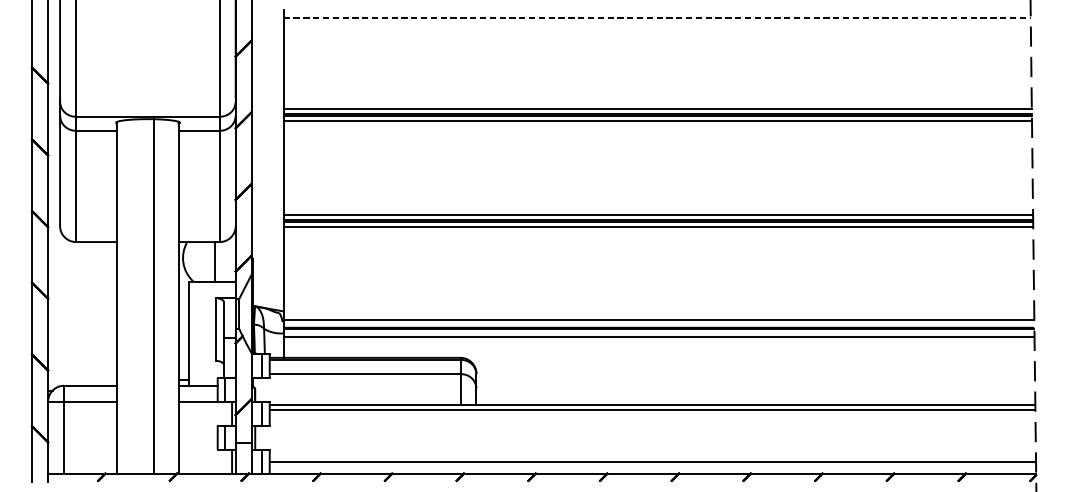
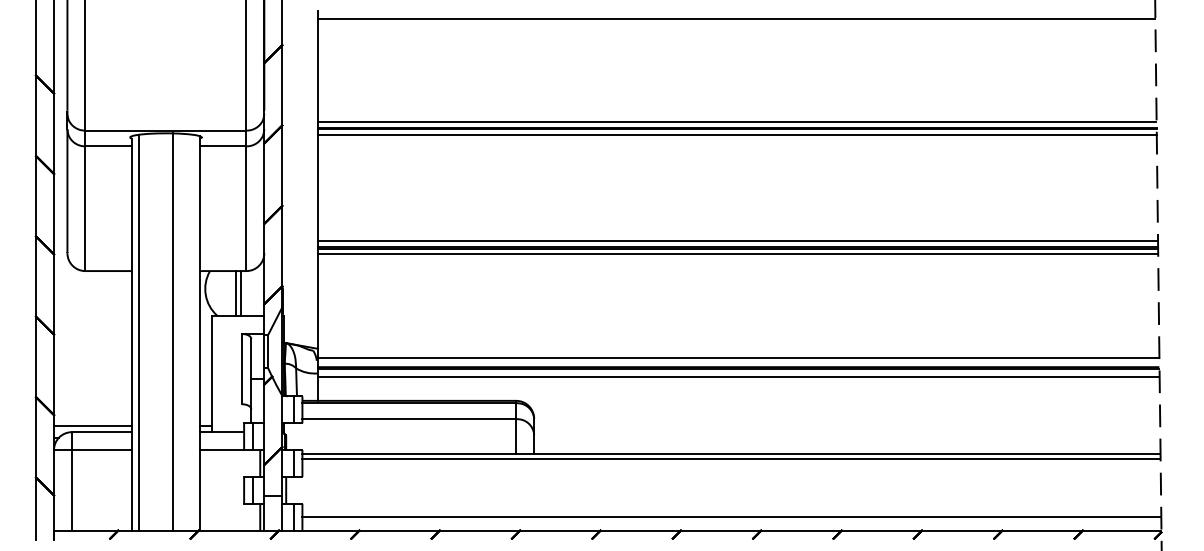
line: (657, 17) -> (736, 19), dashed -> solid
line: (210, 262) -> (235, 293), added
line: (123, 296) -> (138, 332), added
line: (82, 379) -> (92, 425), added

